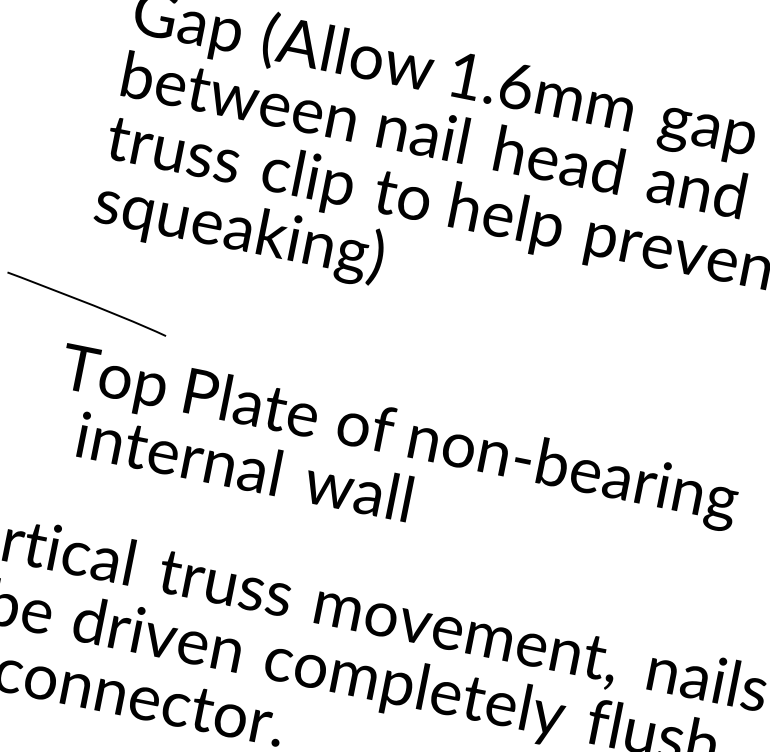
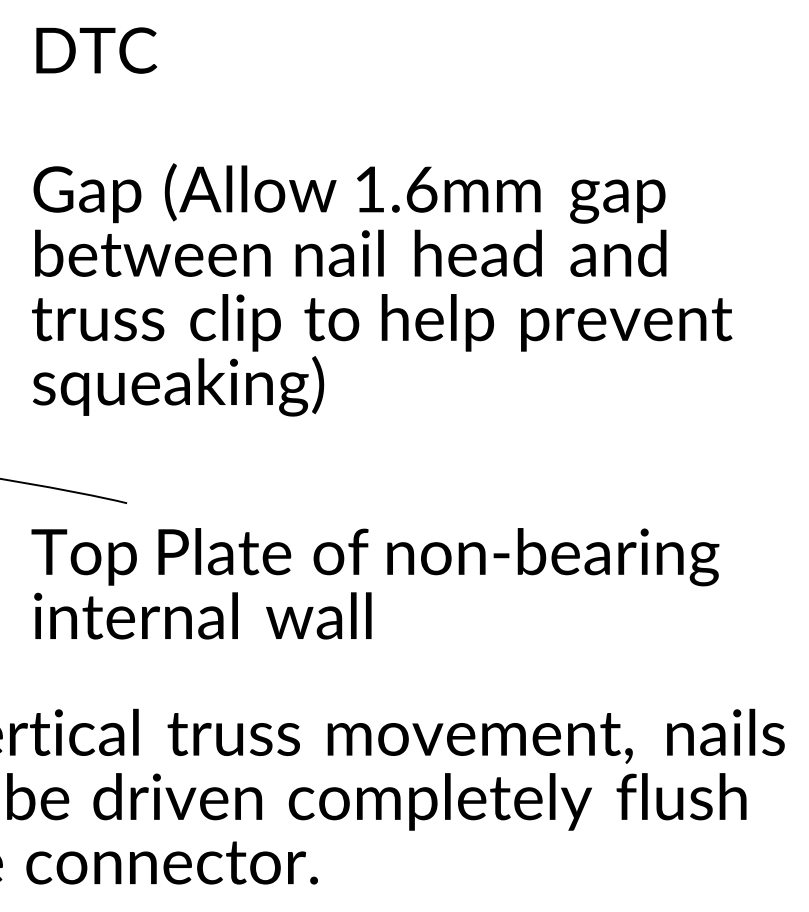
text: (244, 466) -> (202, 615), moved

